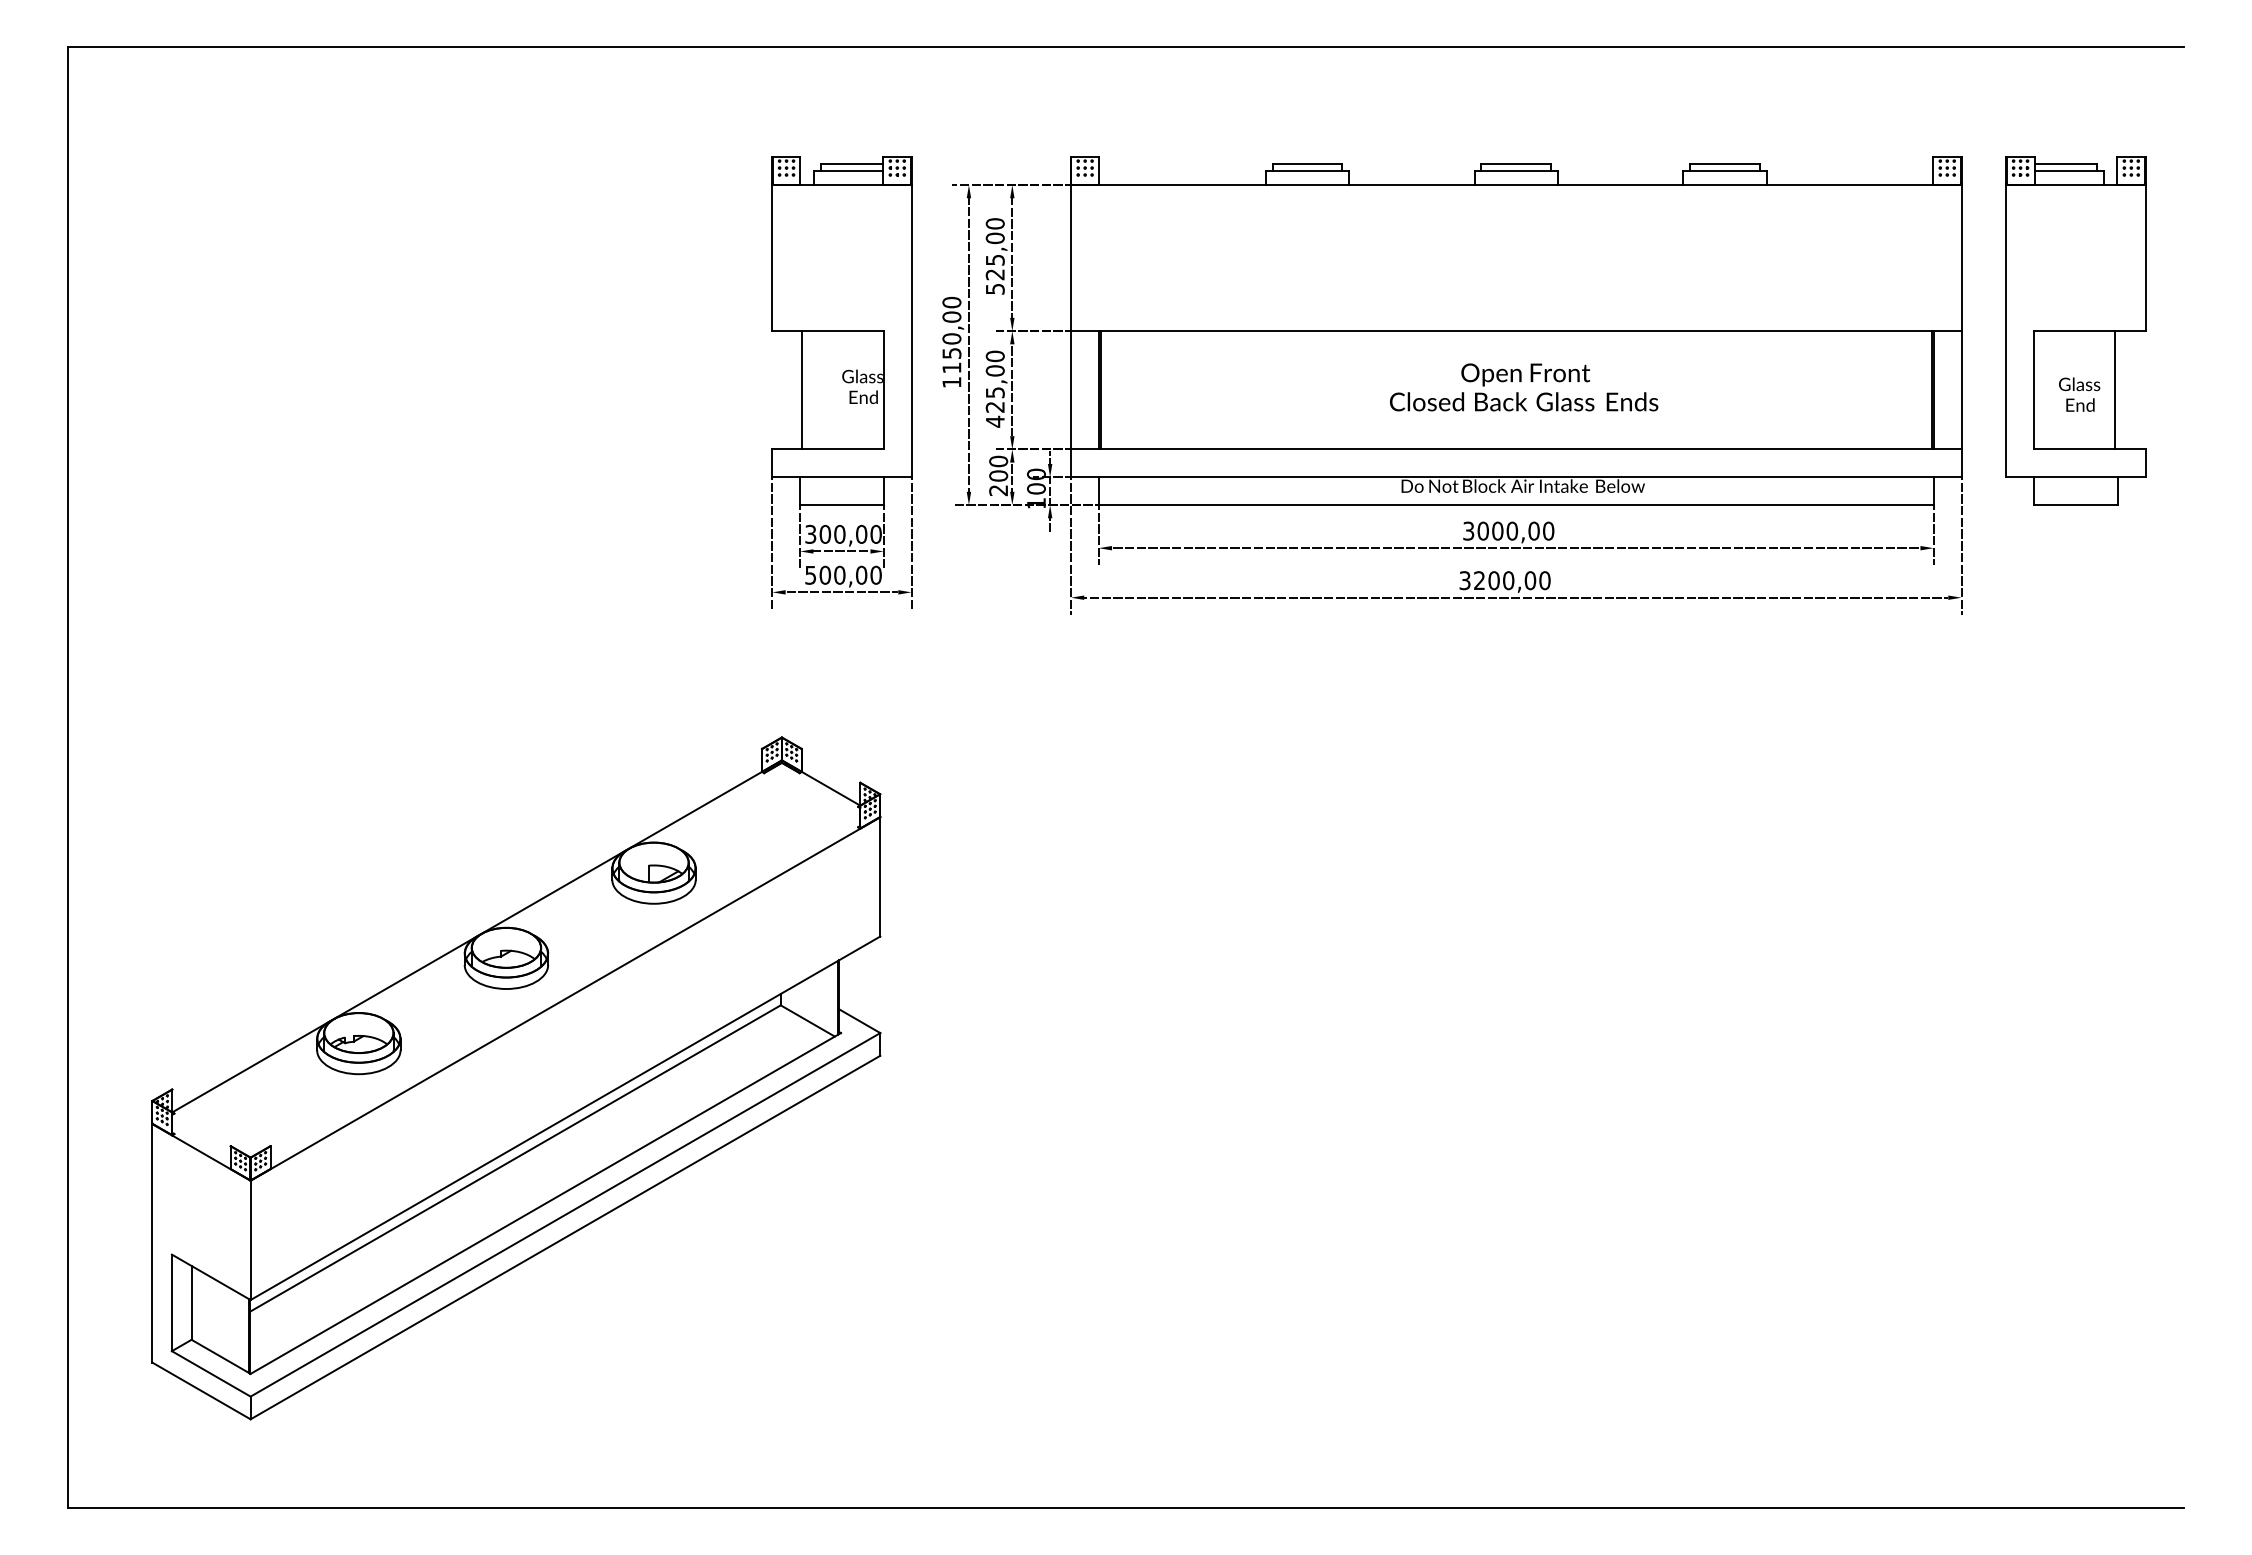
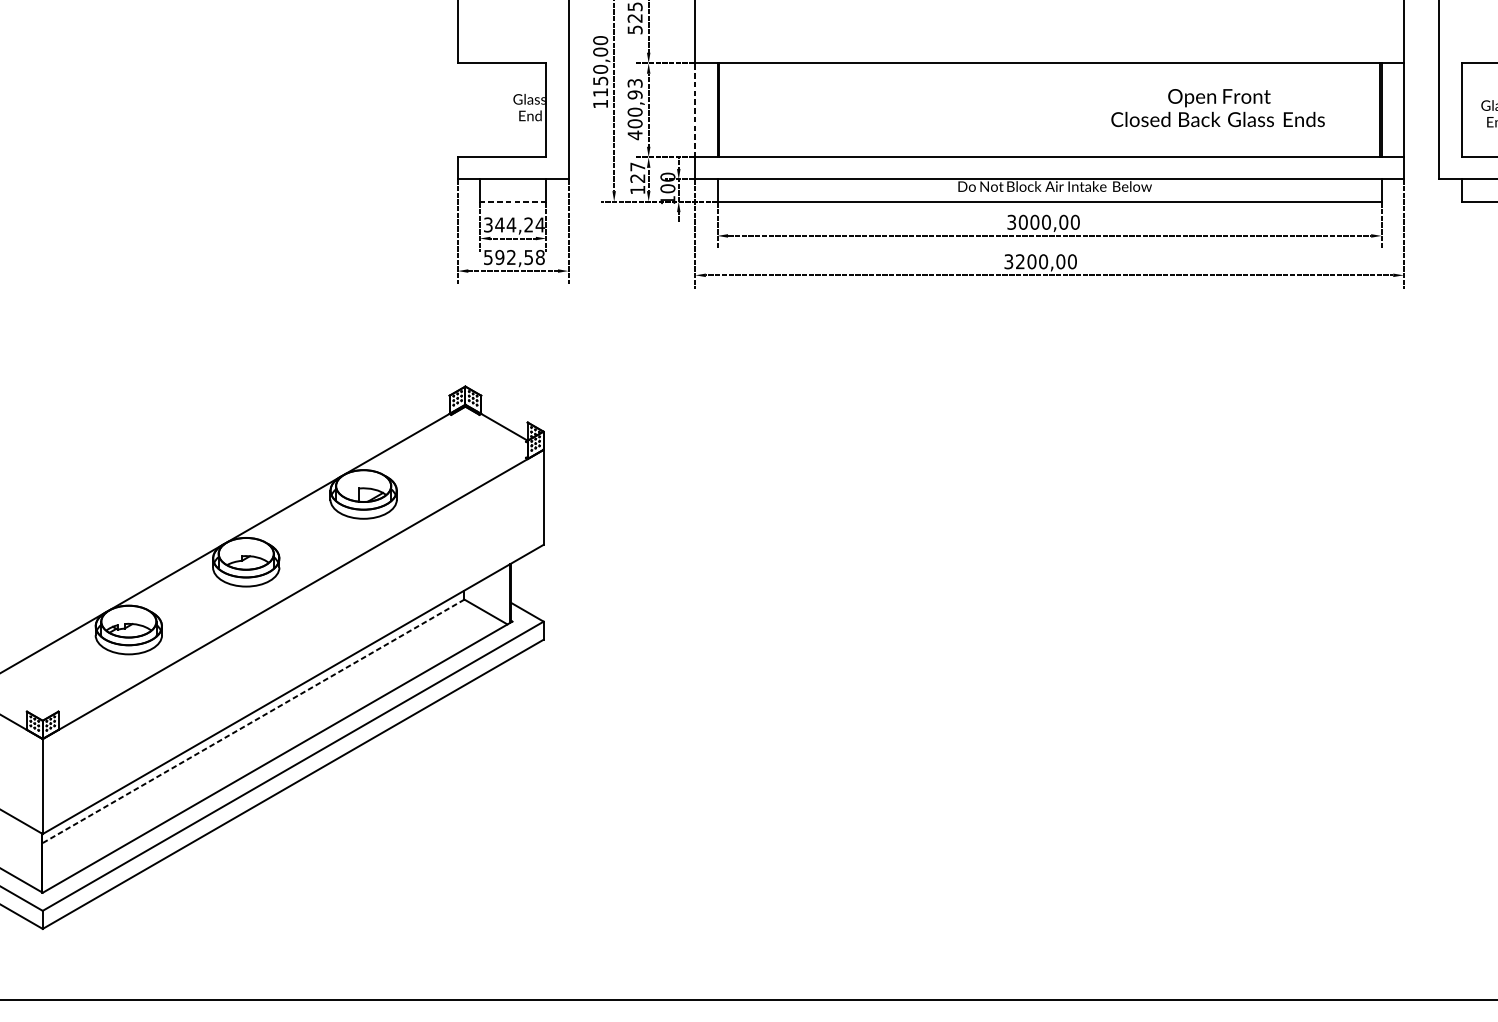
text: (994, 381) -> (634, 103), 425,00 -> 400,93
text: (1524, 387) -> (1218, 108), moved
line: (1070, 389) -> (694, 109), solid -> dashed
line: (802, 390) -> (481, 110), removed
text: (998, 475) -> (637, 178), 200 -> 127
line: (841, 505) -> (512, 201), solid -> dashed
text: (850, 533) -> (519, 224), 300,00 -> 344,24
text: (850, 574) -> (519, 256), 500,00 -> 592,58
line: (515, 1158) -> (253, 721), solid -> dashed

